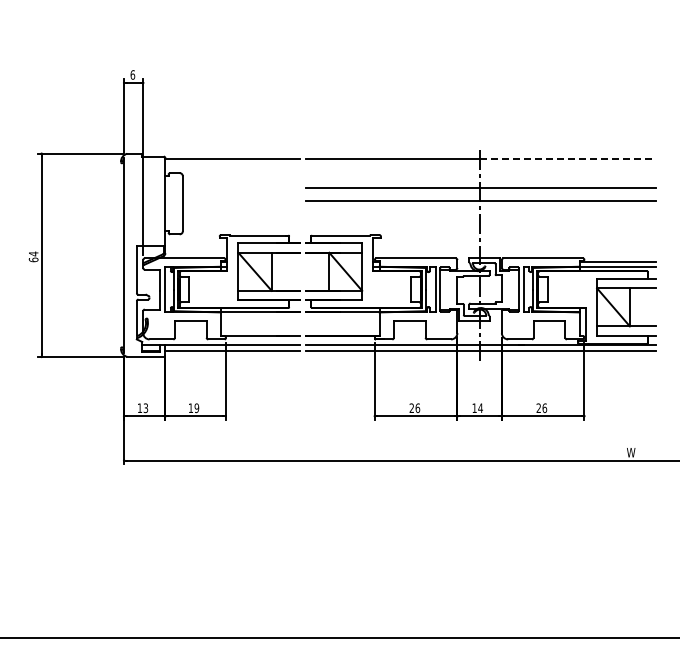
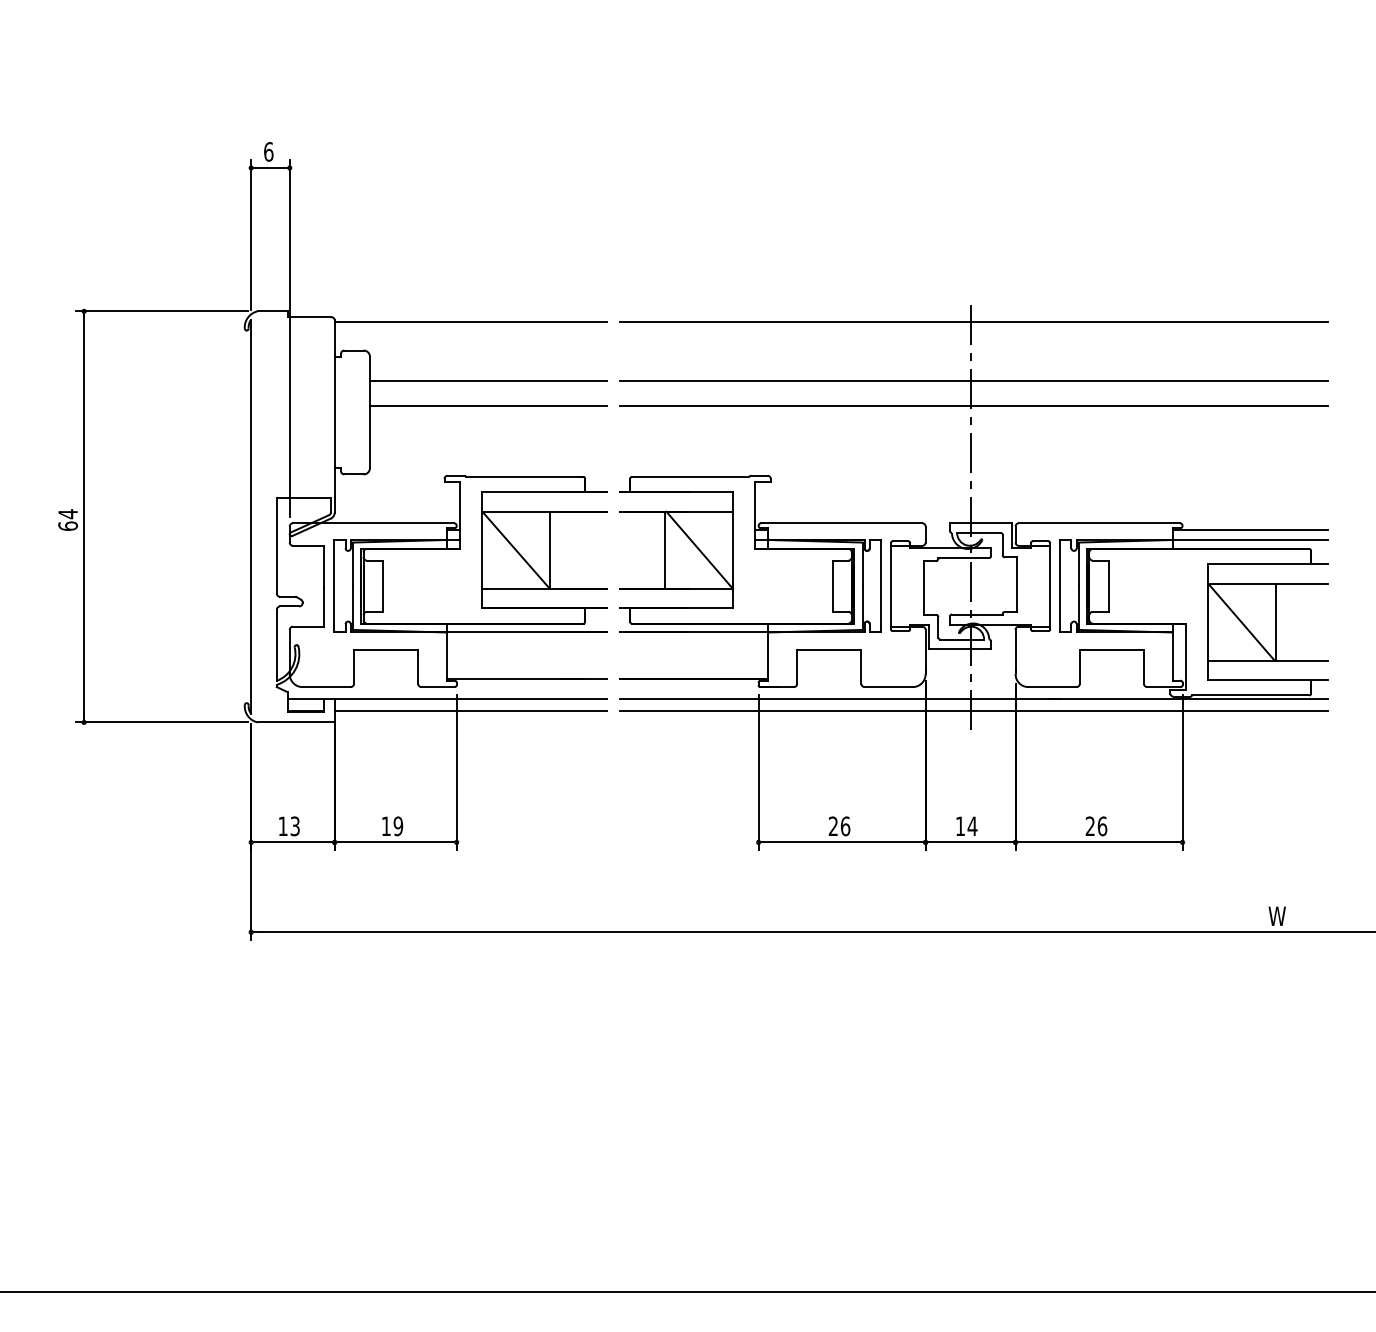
line: (568, 159) -> (1150, 322), dashed -> solid
line: (240, 188) -> (486, 381), added
line: (240, 200) -> (486, 405), added

